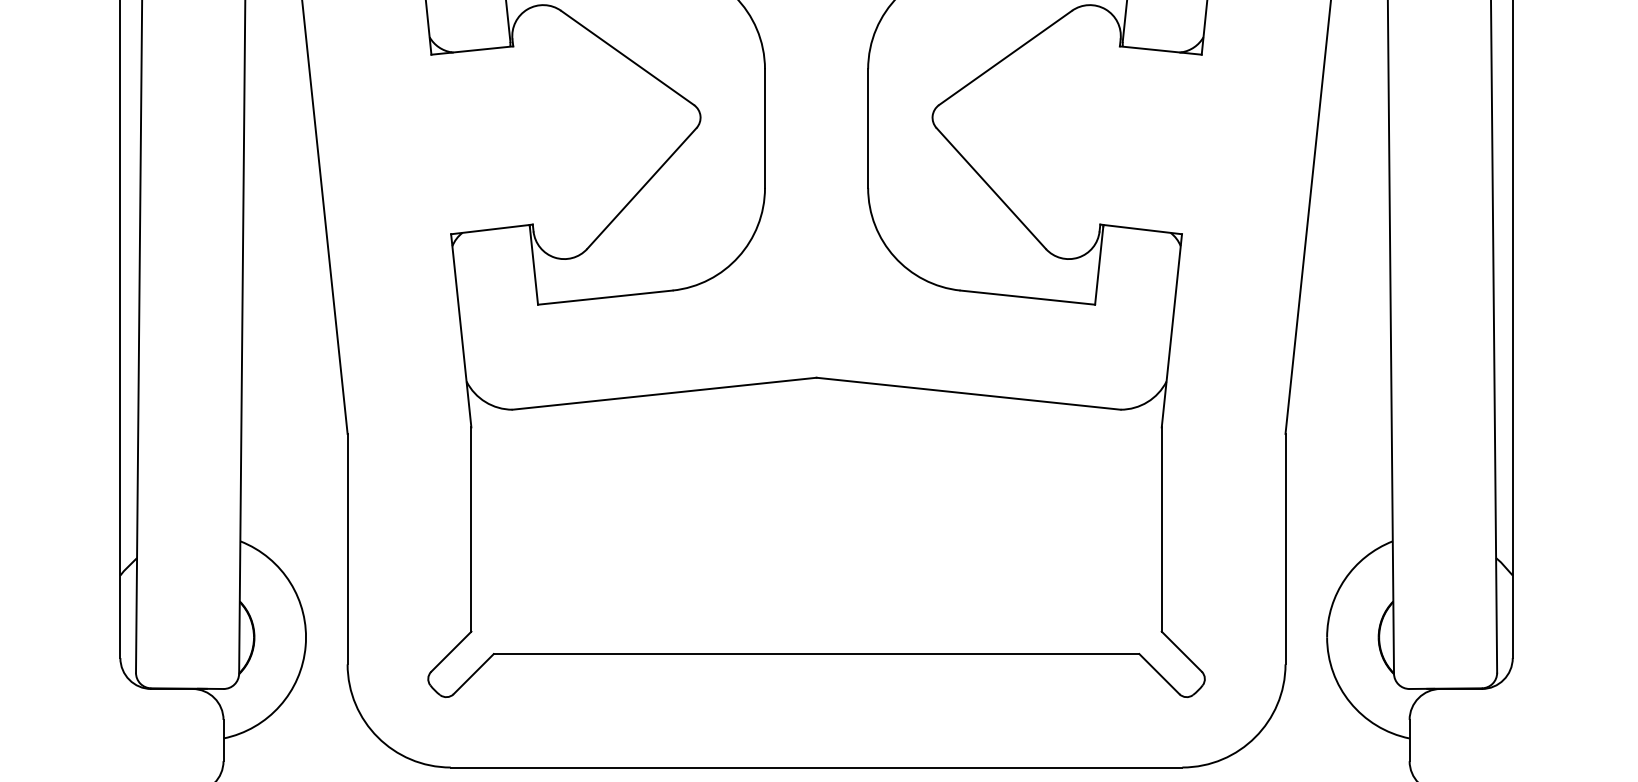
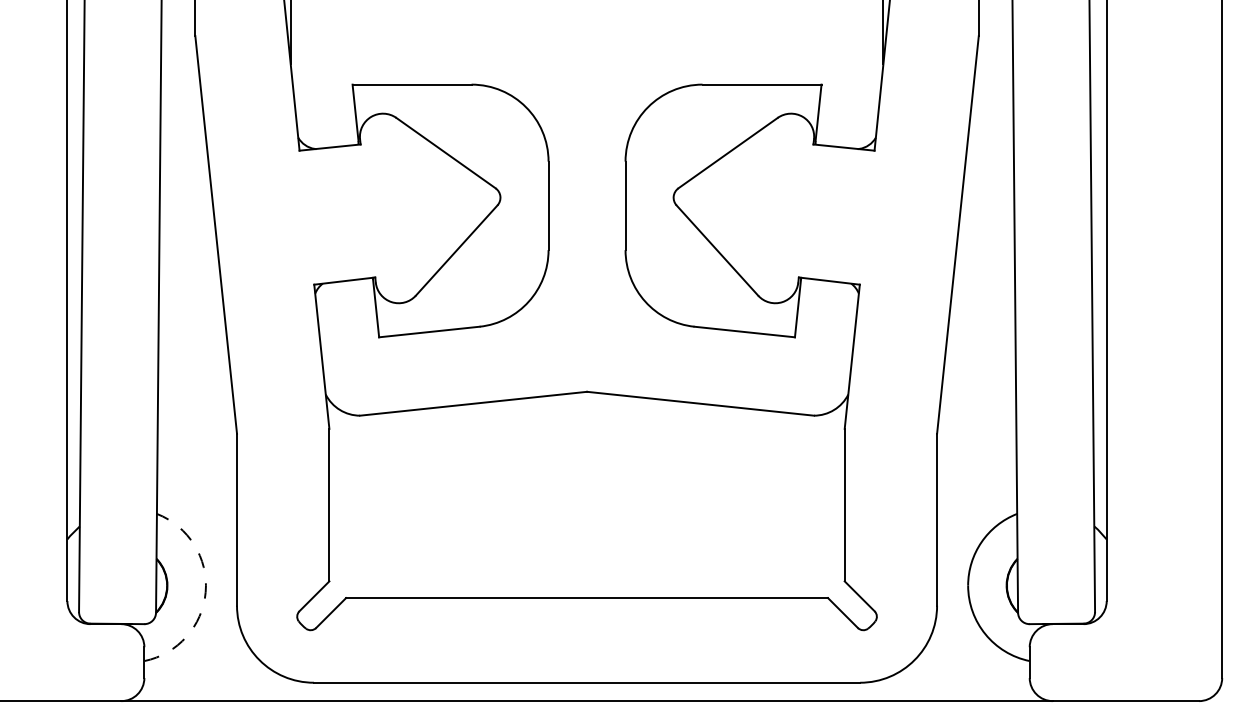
arc: (305, 646) -> (205, 592), solid -> dashed

